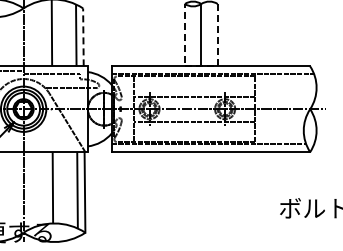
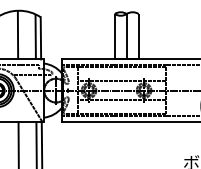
line: (83, 37) -> (40, 38), dashed -> solid
line: (200, 66) -> (126, 59), dashed -> solid

